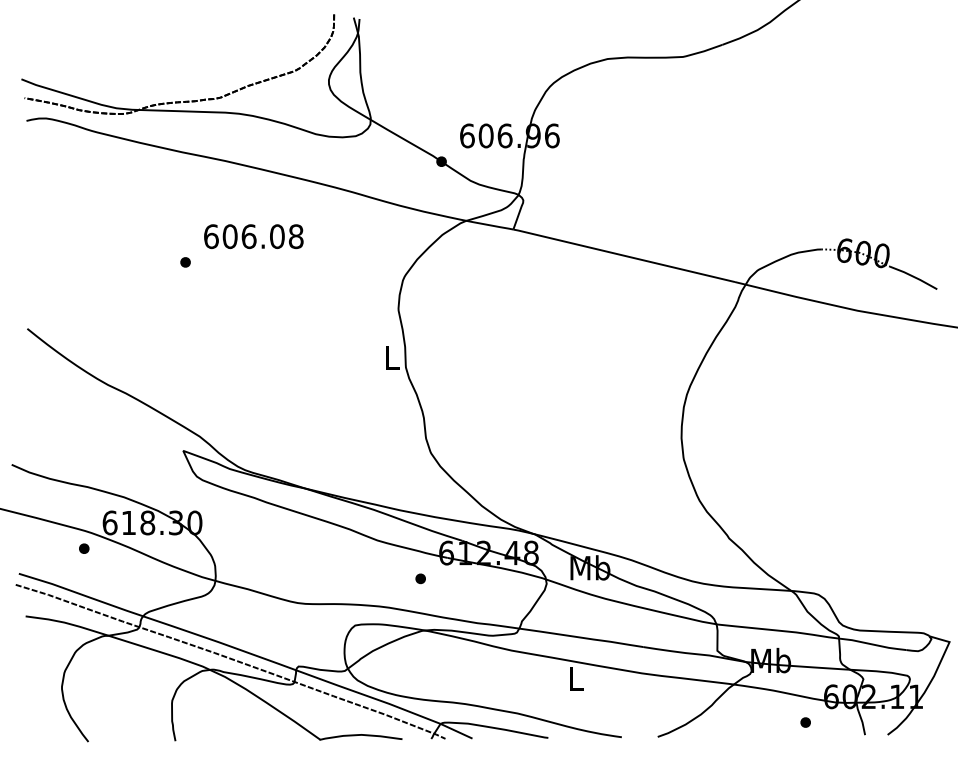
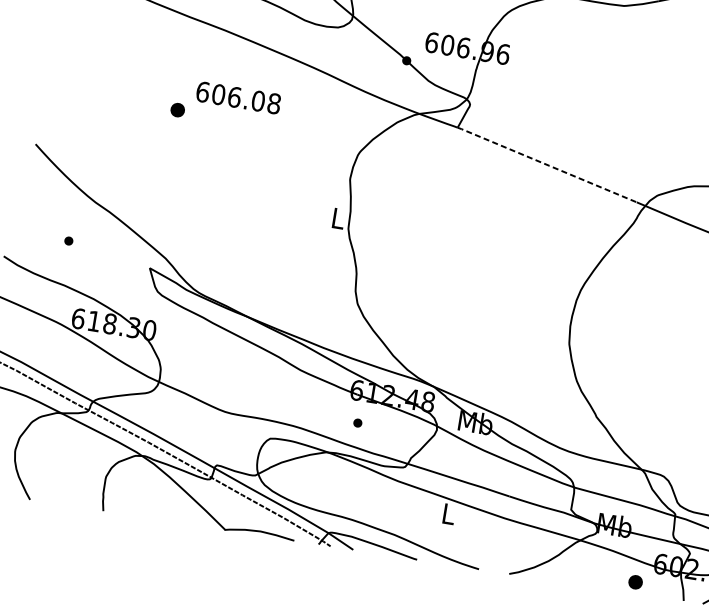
line: (624, 255) -> (547, 164), solid -> dashed
part: (185, 262) -> (177, 110), size x1.6
part: (84, 548) -> (69, 240), moved
part: (420, 578) -> (357, 422), moved
part: (805, 722) -> (635, 582), size x1.6

